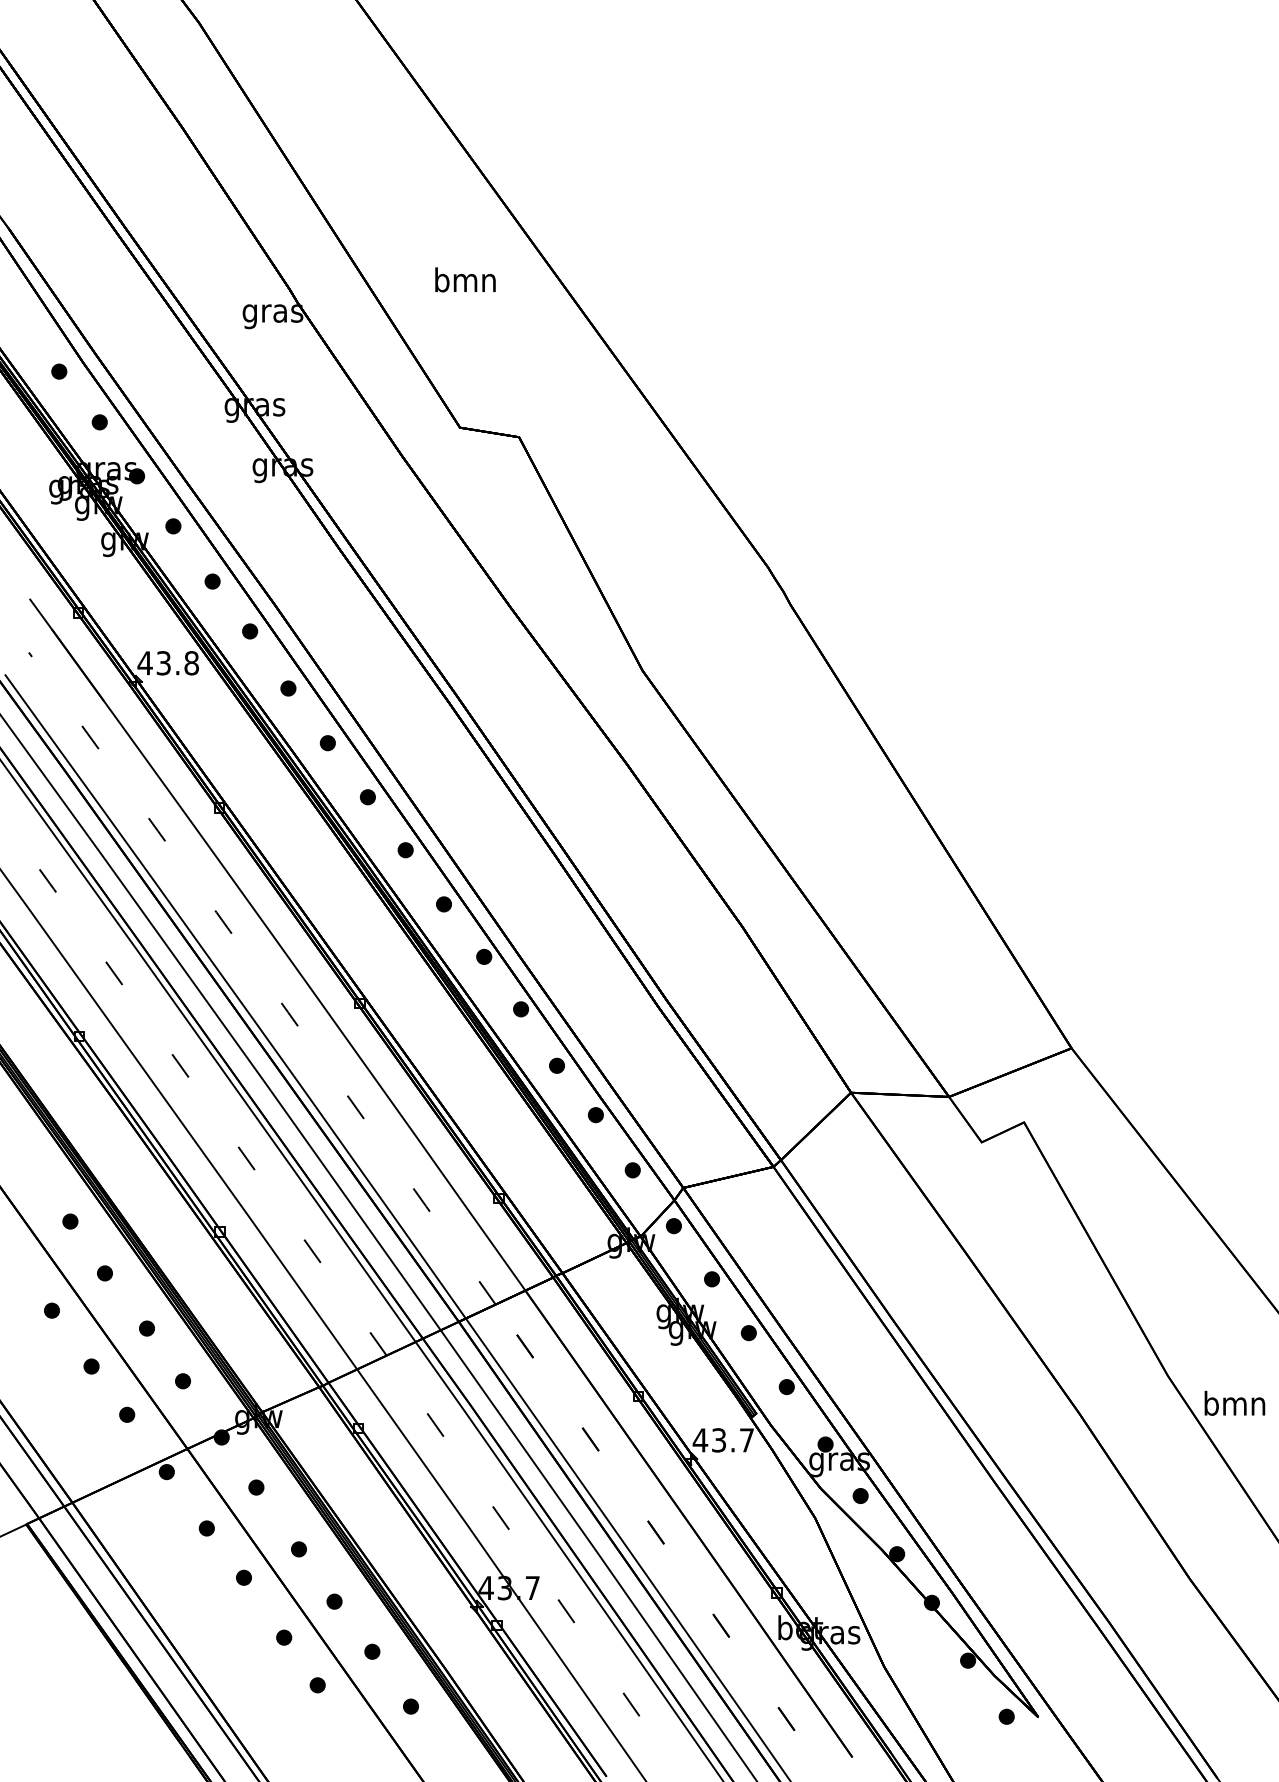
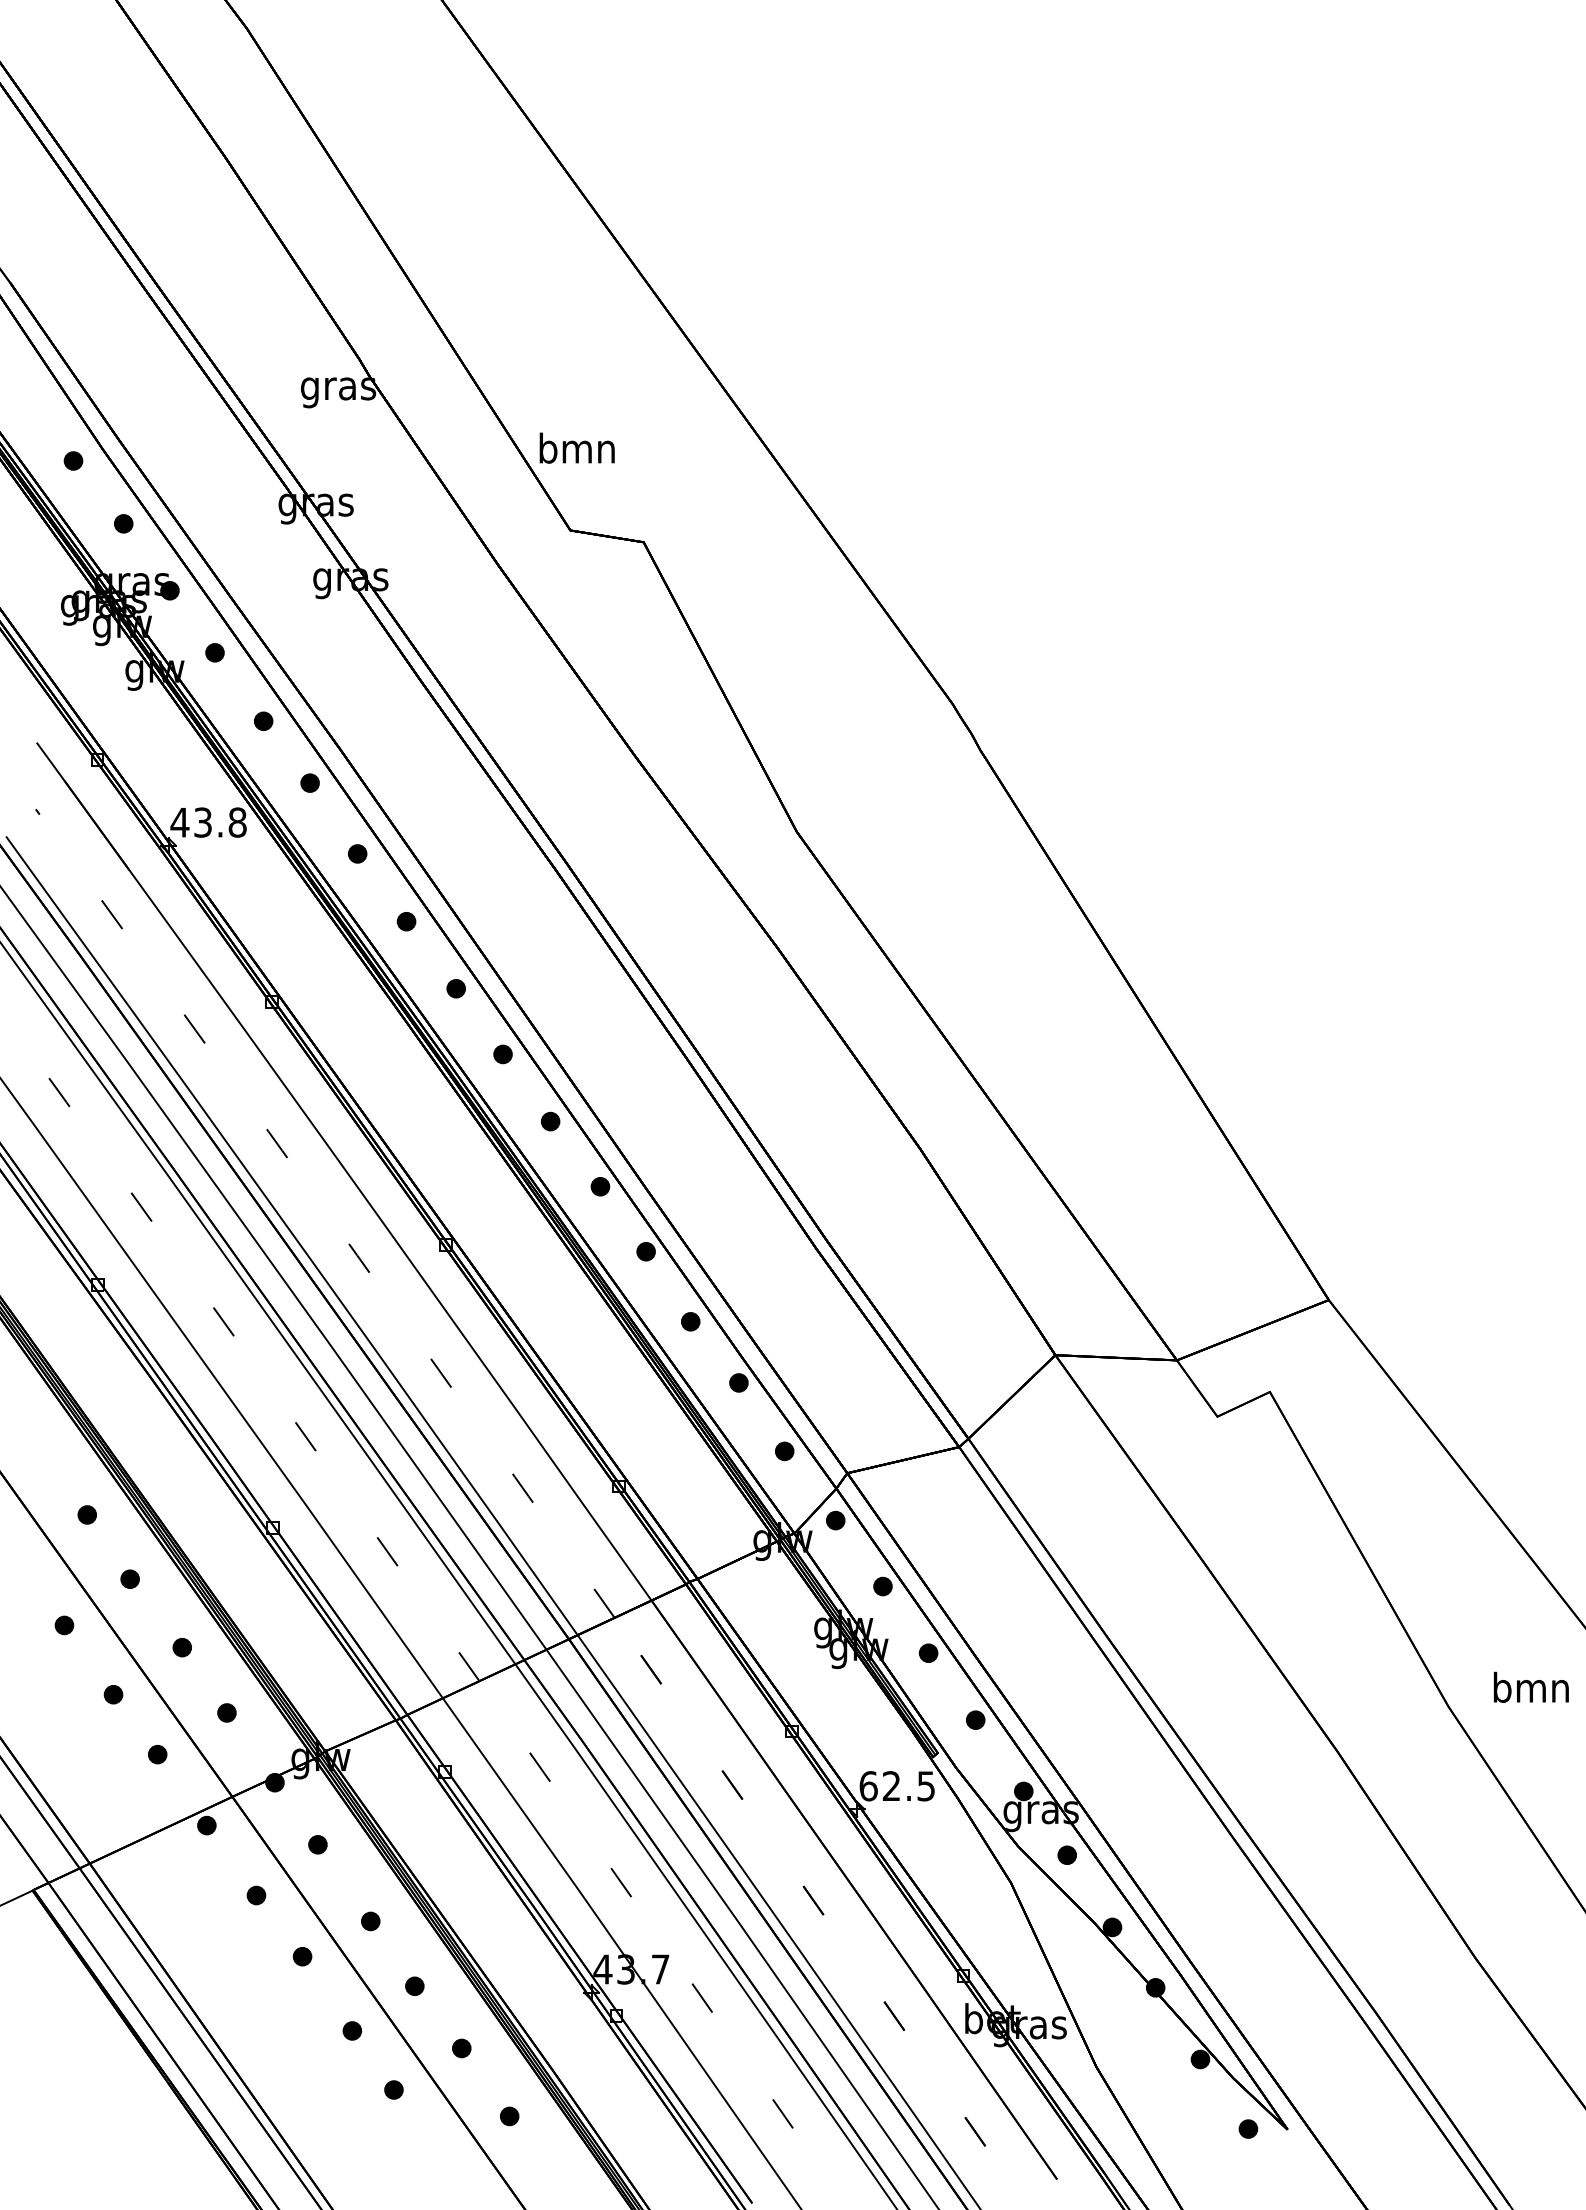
text: (464, 279) -> (576, 447), moved
text: (1235, 1402) -> (1531, 1686), moved
text: (722, 1440) -> (896, 1786), 43.7 -> 62.5

